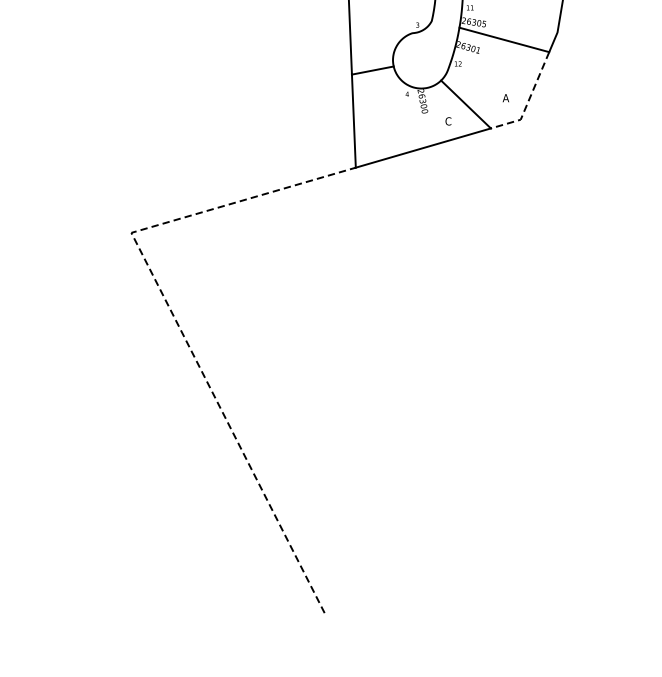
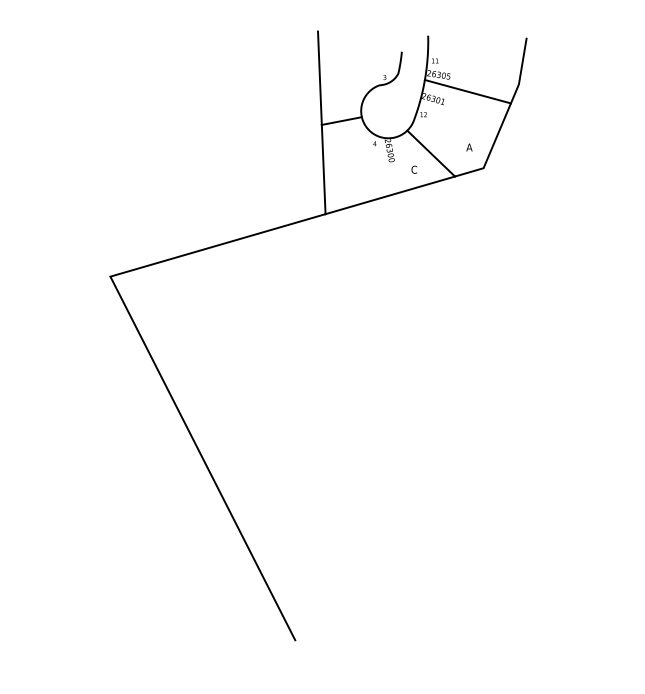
line: (528, 100) -> (491, 149), dashed -> solid
line: (174, 317) -> (151, 357), dashed -> solid

